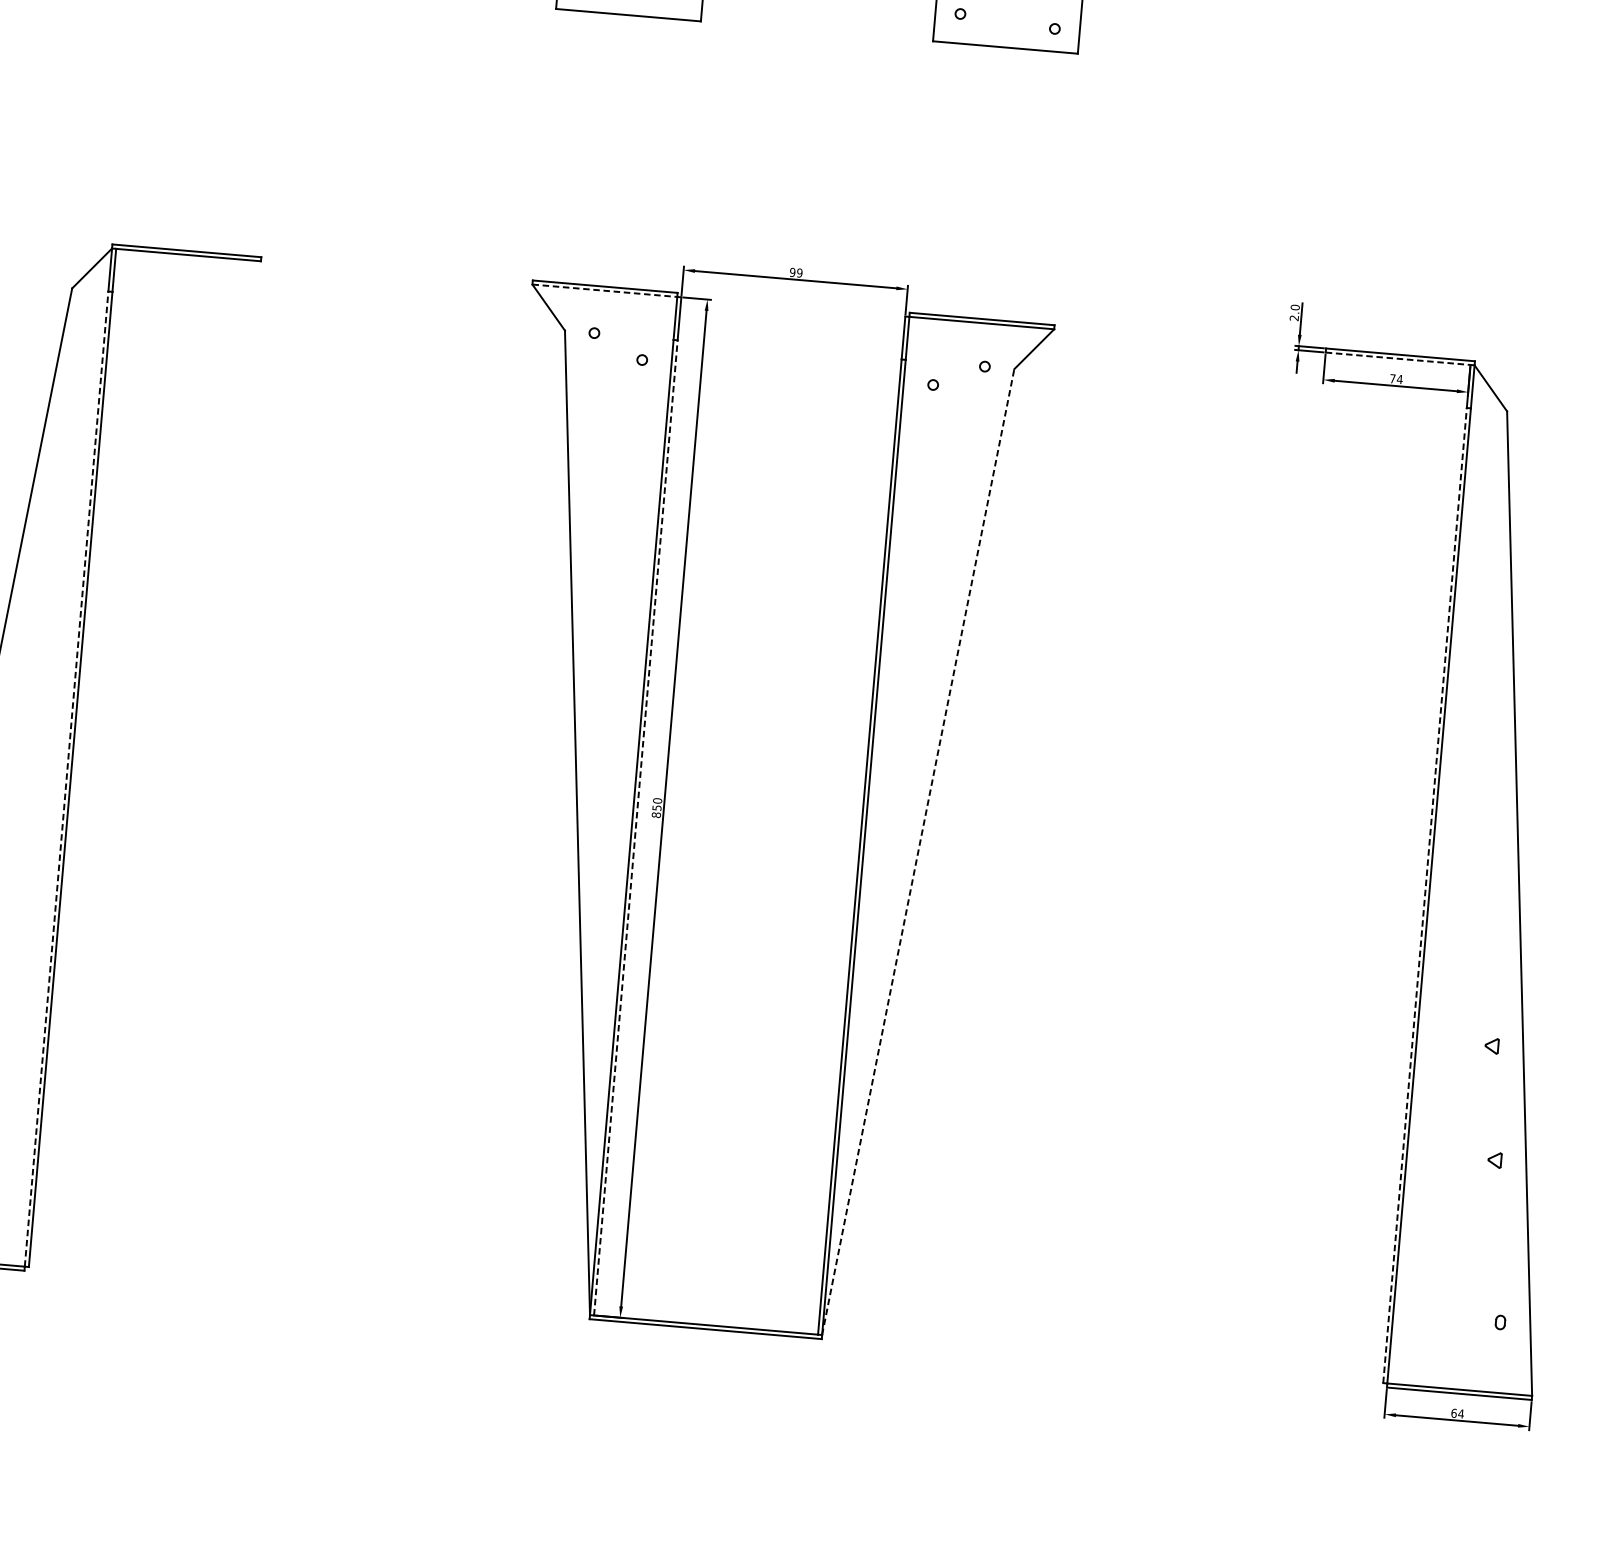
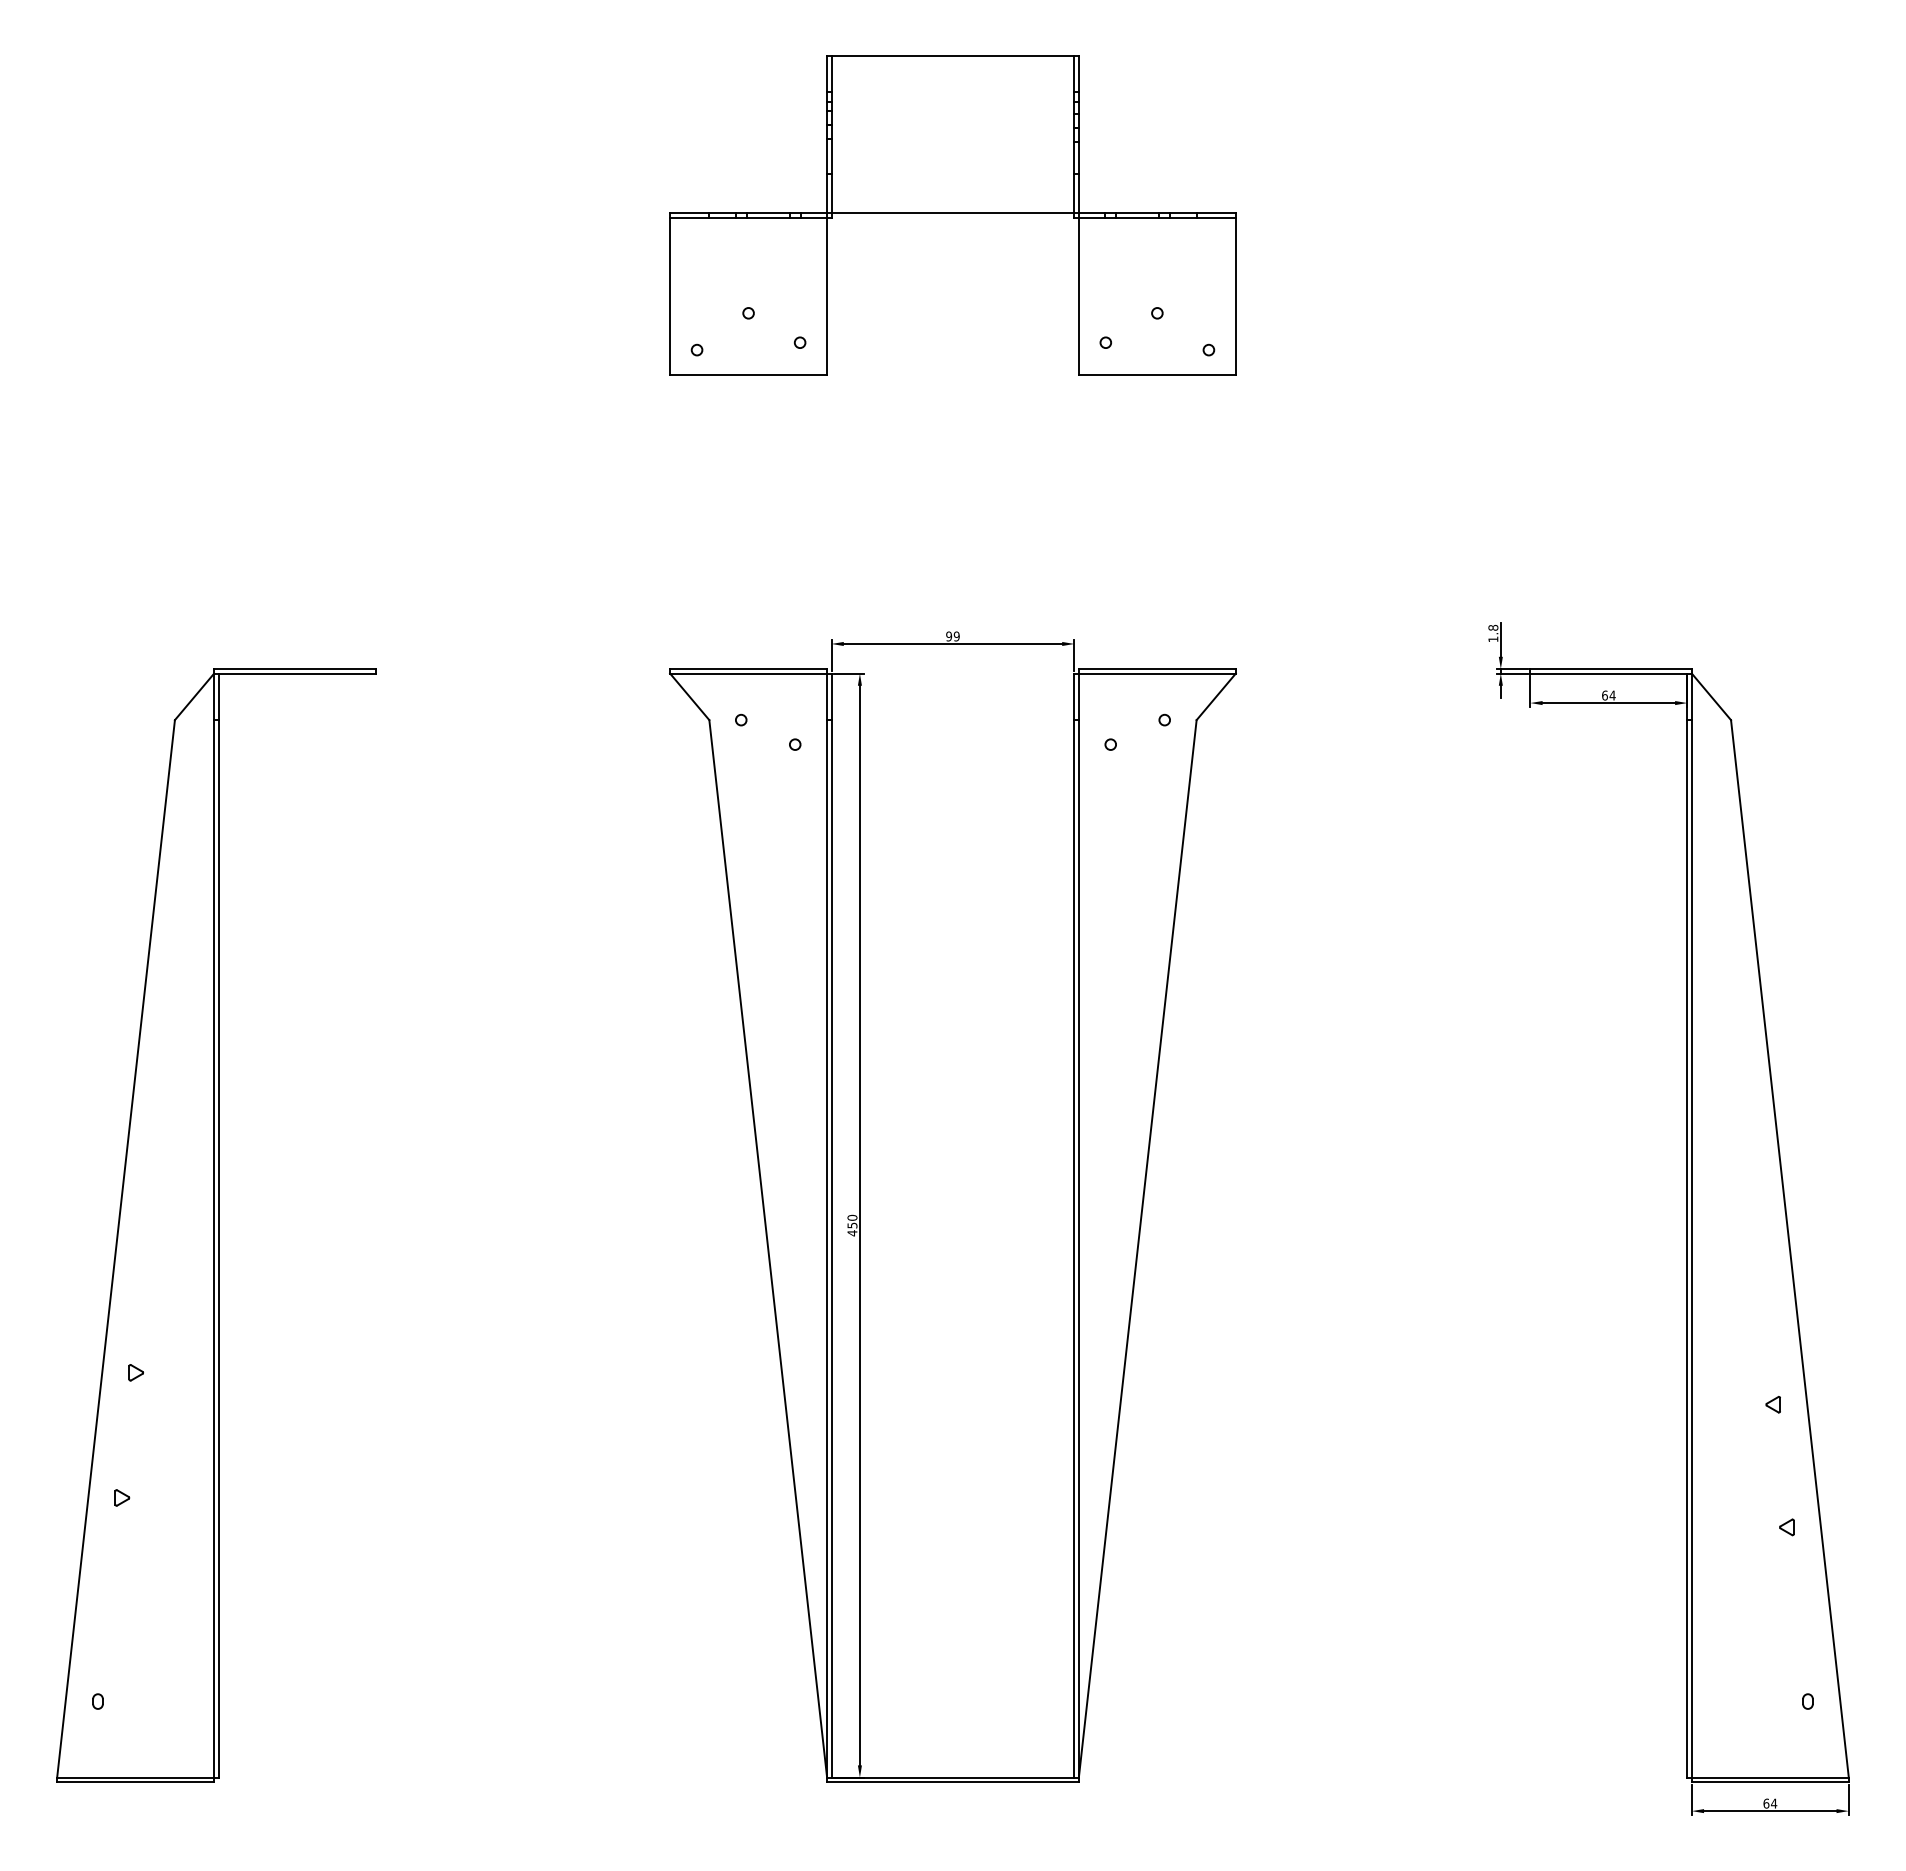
line: (604, 290) -> (748, 673), dashed -> solid
text: (1294, 312) -> (1493, 633), 2.0 -> 1.8
line: (1397, 358) -> (1608, 673), dashed -> solid
text: (1392, 378) -> (1604, 695), 74 -> 64
line: (66, 778) -> (214, 1248), dashed -> solid
text: (656, 815) -> (852, 1233), 850 -> 450
line: (635, 827) -> (831, 1248), dashed -> solid
line: (918, 851) -> (1137, 1248), dashed -> solid
line: (1425, 895) -> (1687, 1248), dashed -> solid

